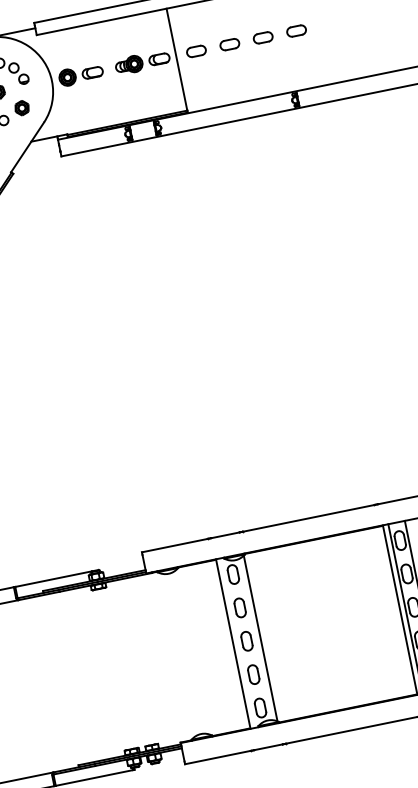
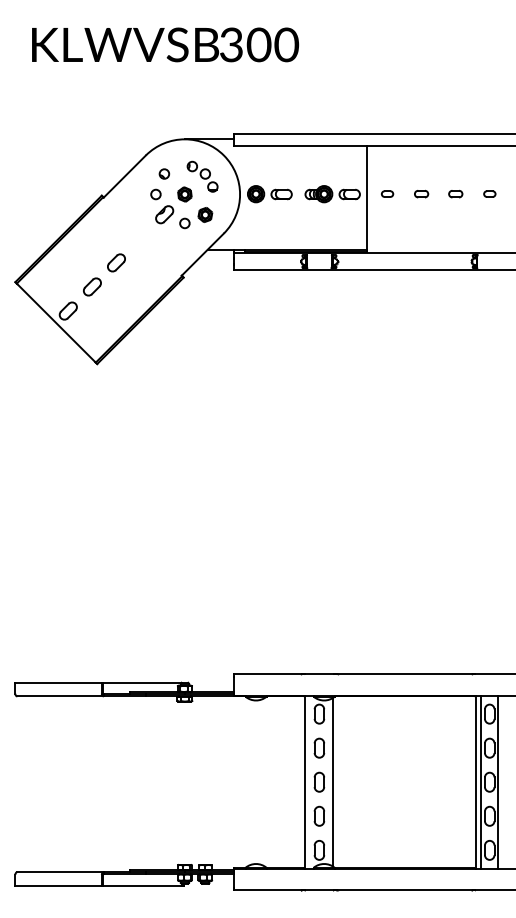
part: (296, 30) -> (489, 193), size x0.6
part: (262, 37) -> (455, 193), size x0.7
part: (229, 44) -> (421, 193), size x0.7
part: (196, 50) -> (387, 193), size x0.6

